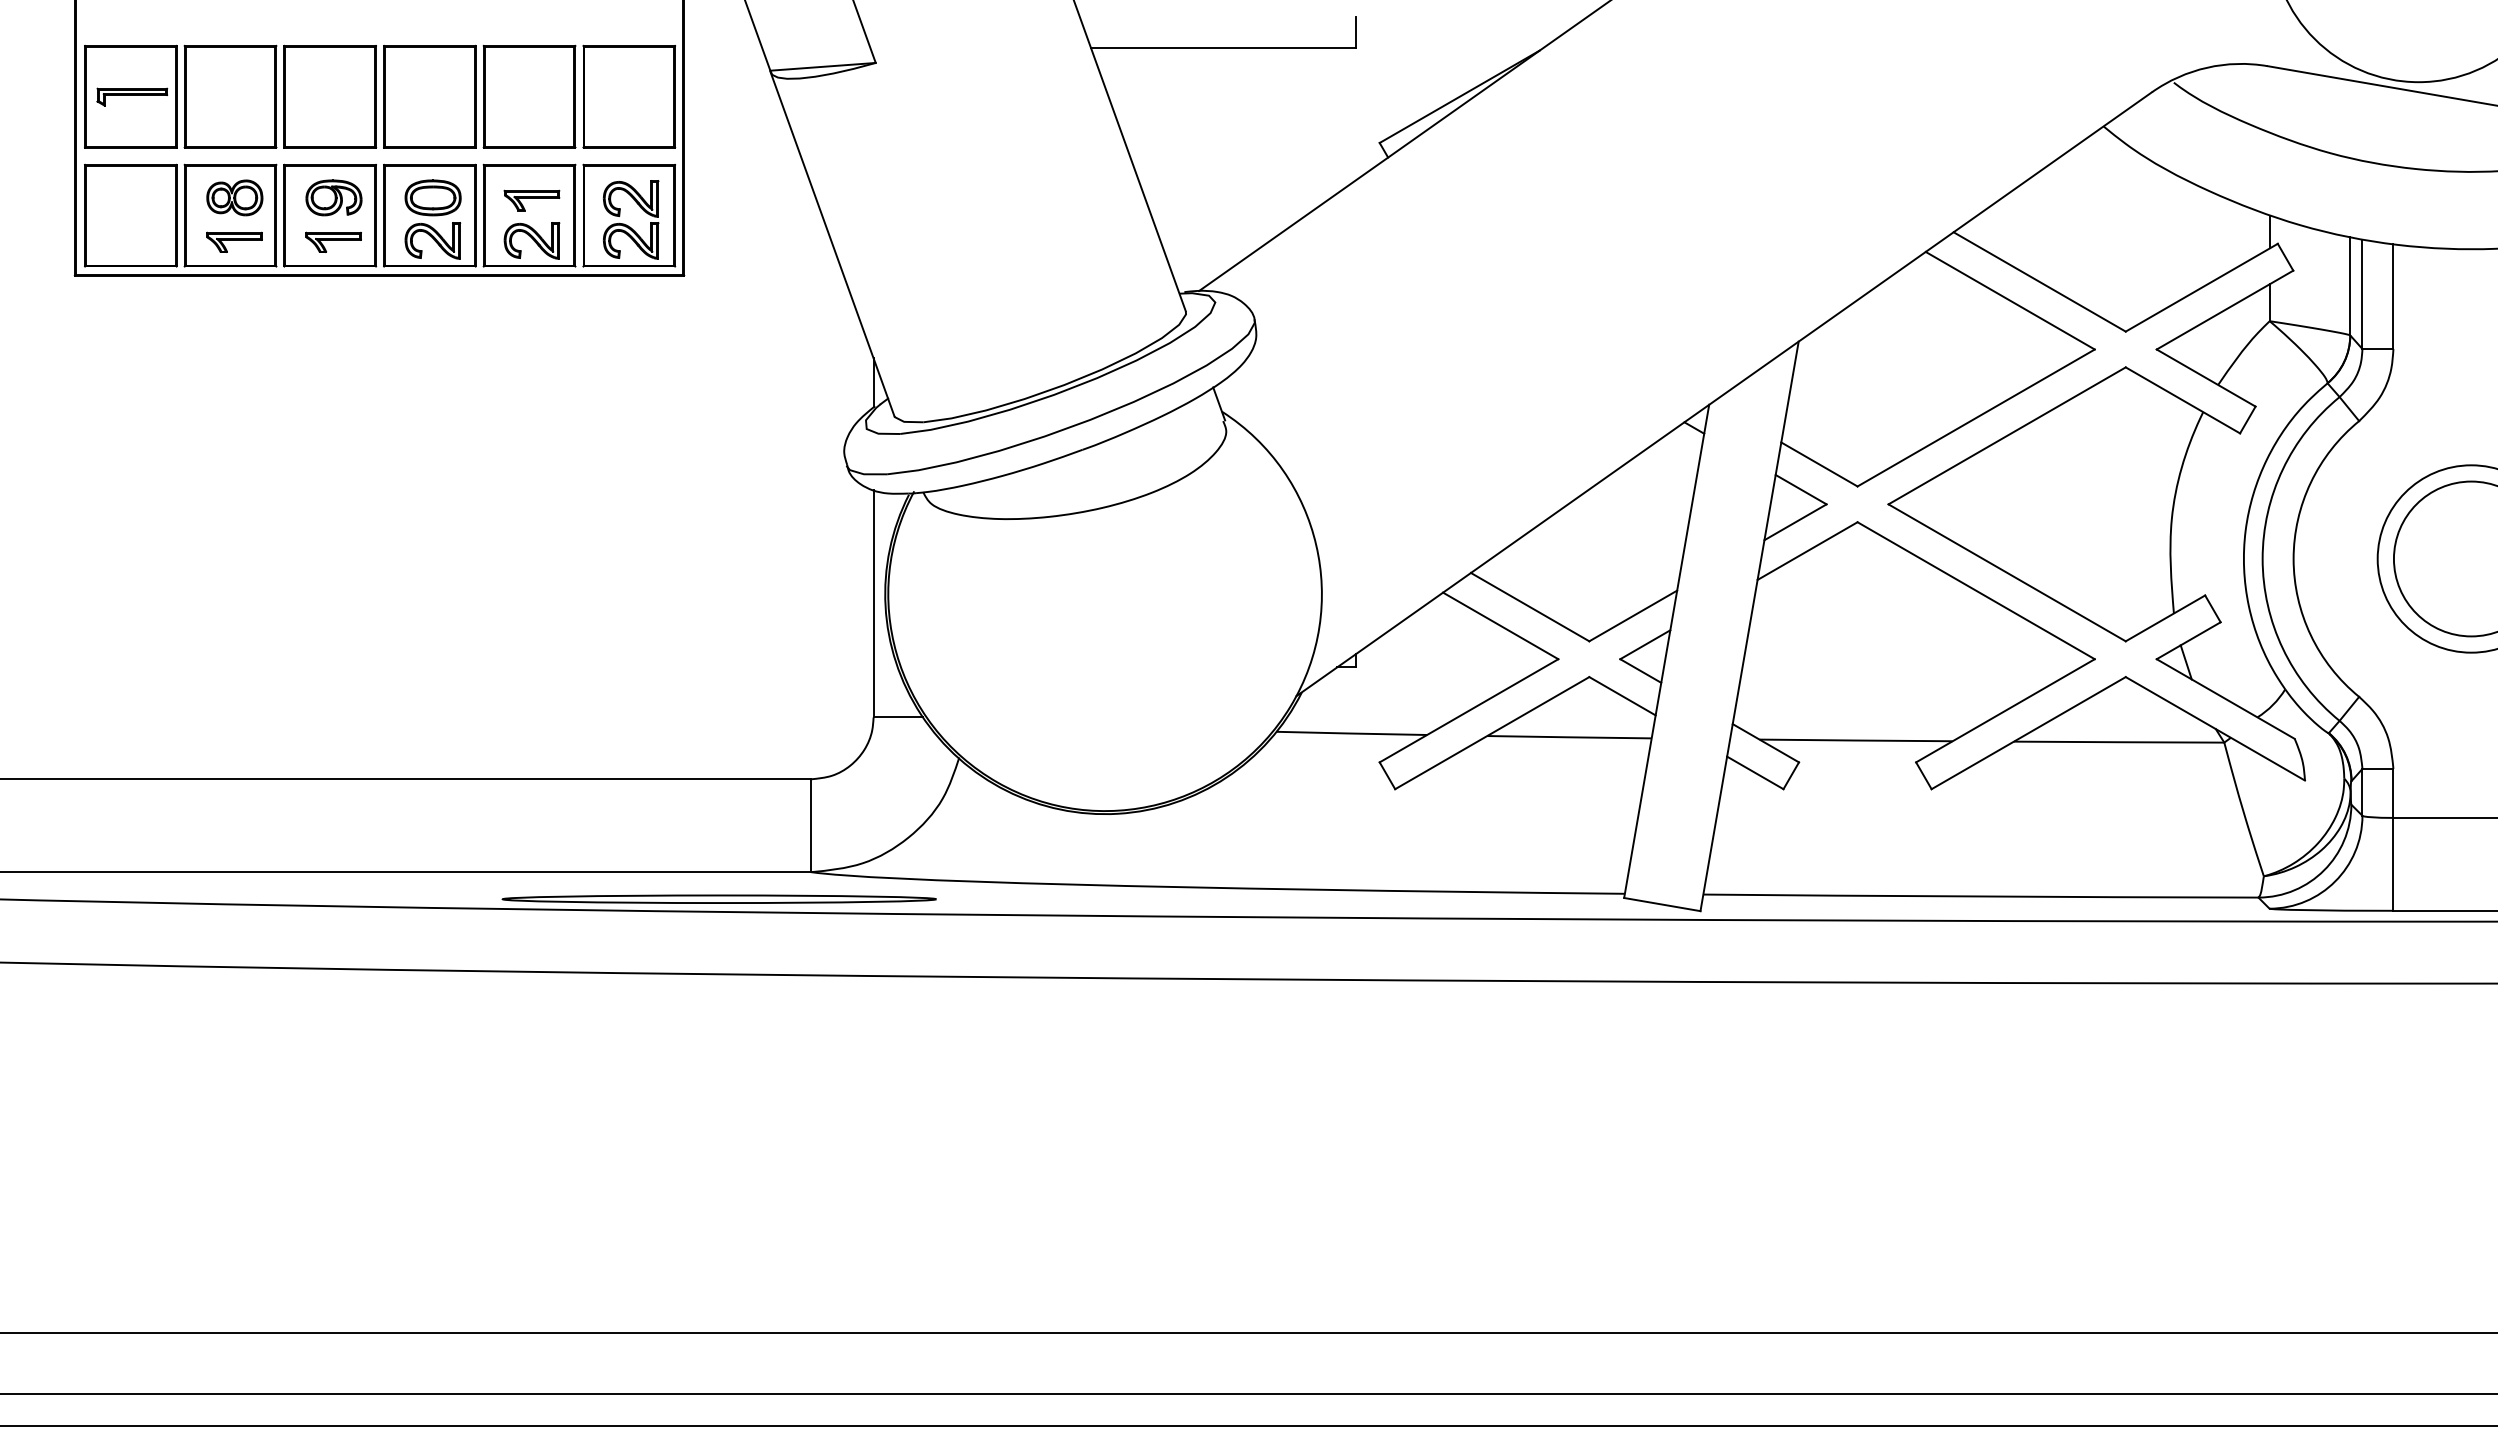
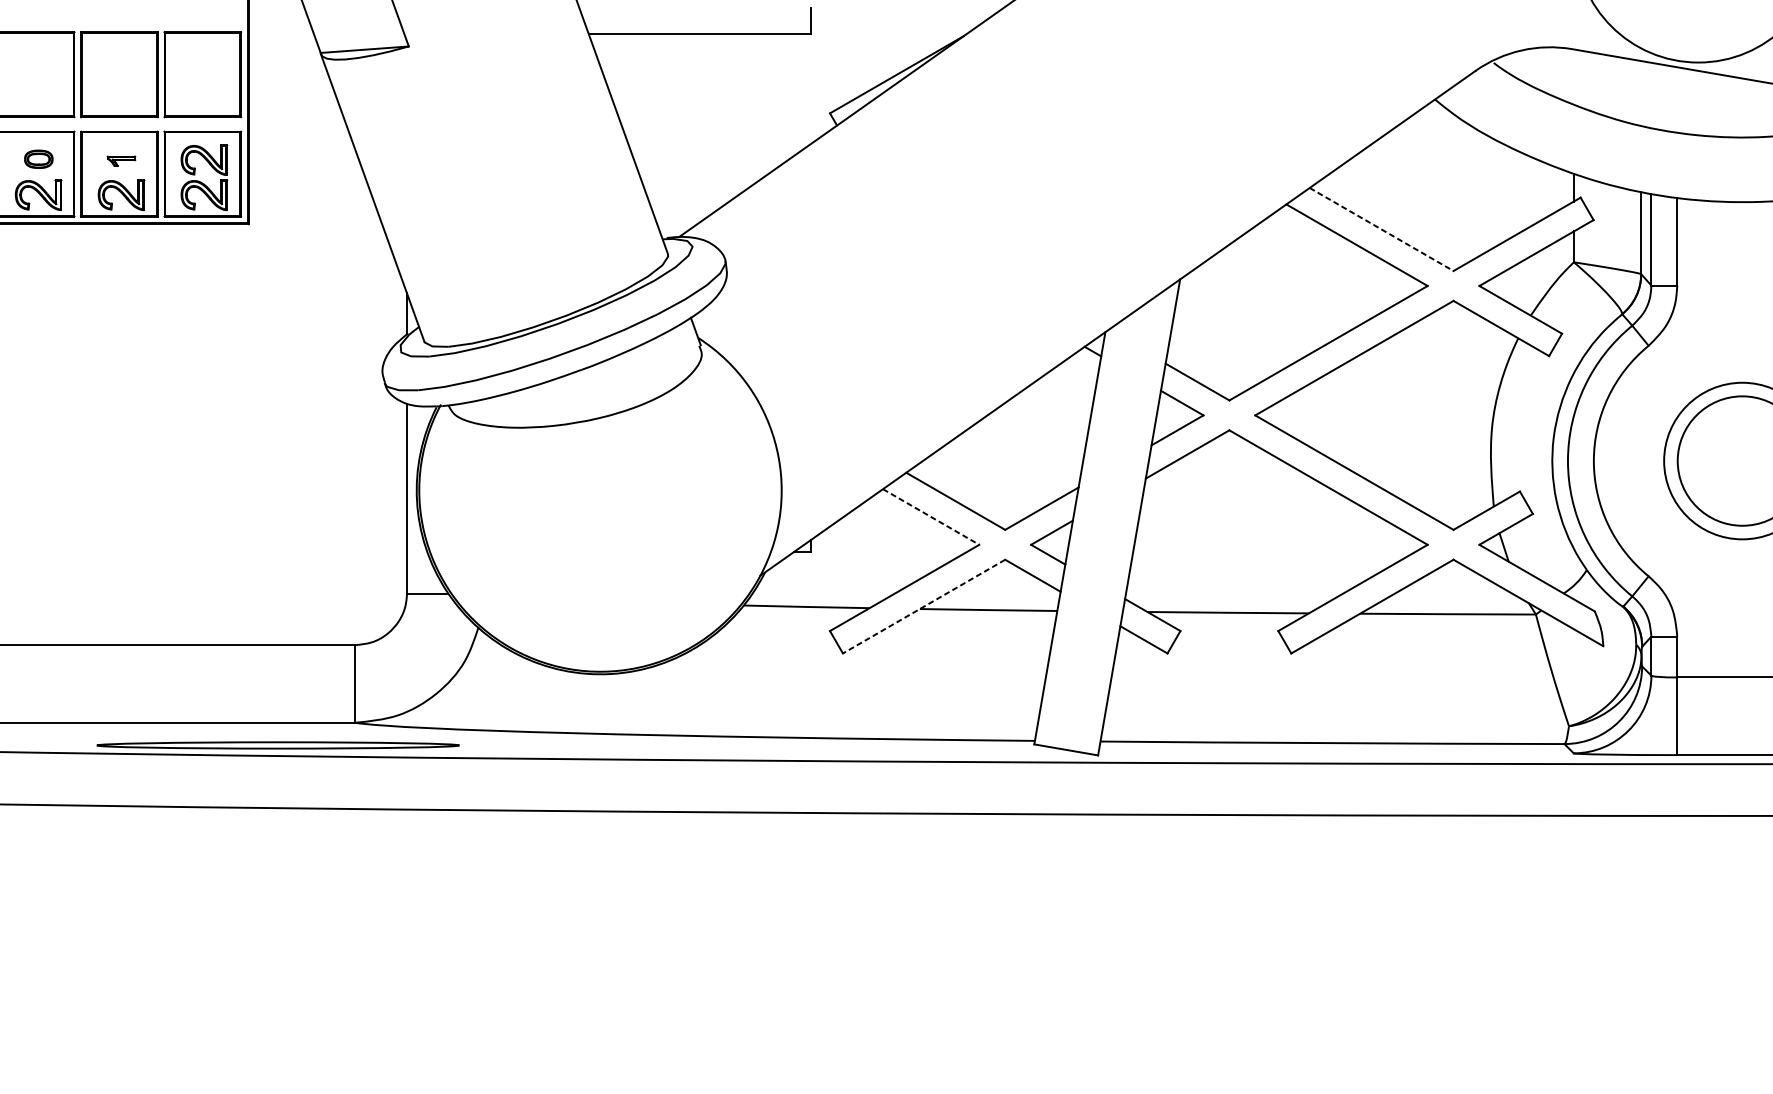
part: (432, 197) -> (38, 158), size x0.6
part: (531, 200) -> (121, 161), size x0.6
line: (2040, 282) -> (1382, 229), solid -> dashed
line: (1500, 625) -> (930, 516), solid -> dashed
line: (1491, 733) -> (923, 606), solid -> dashed

